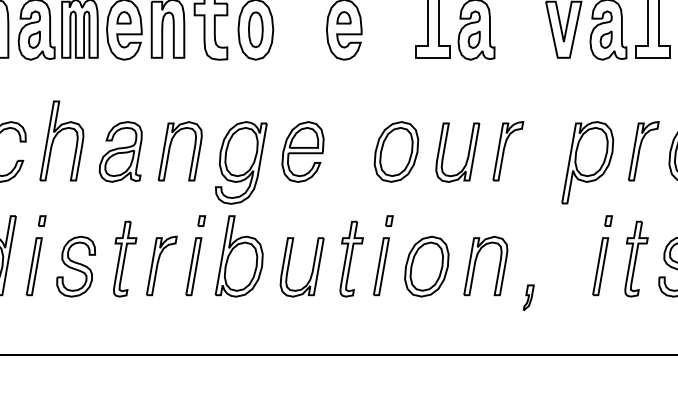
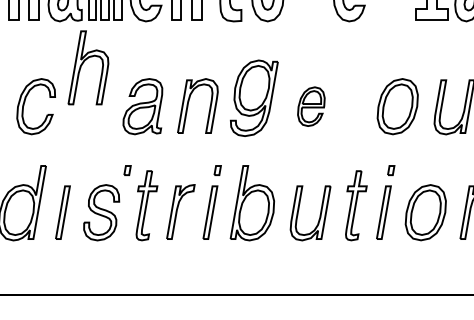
part: (55, 138) -> (82, 65), moved
part: (302, 151) -> (310, 106), size x0.7
part: (241, 162) -> (254, 97), moved
part: (41, 220) -> (126, 170), moved

